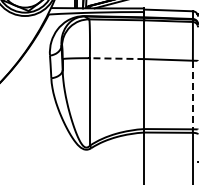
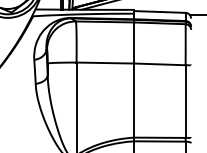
line: (116, 58) -> (104, 62), dashed -> solid
line: (192, 95) -> (185, 102), dashed -> solid

